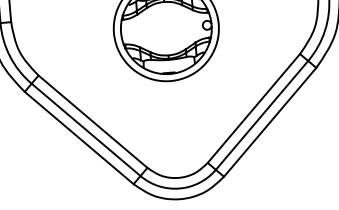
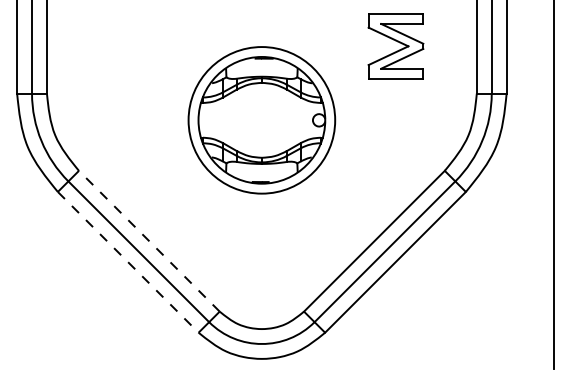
line: (93, 121) -> (149, 241), solid -> dashed
line: (79, 138) -> (128, 262), solid -> dashed

